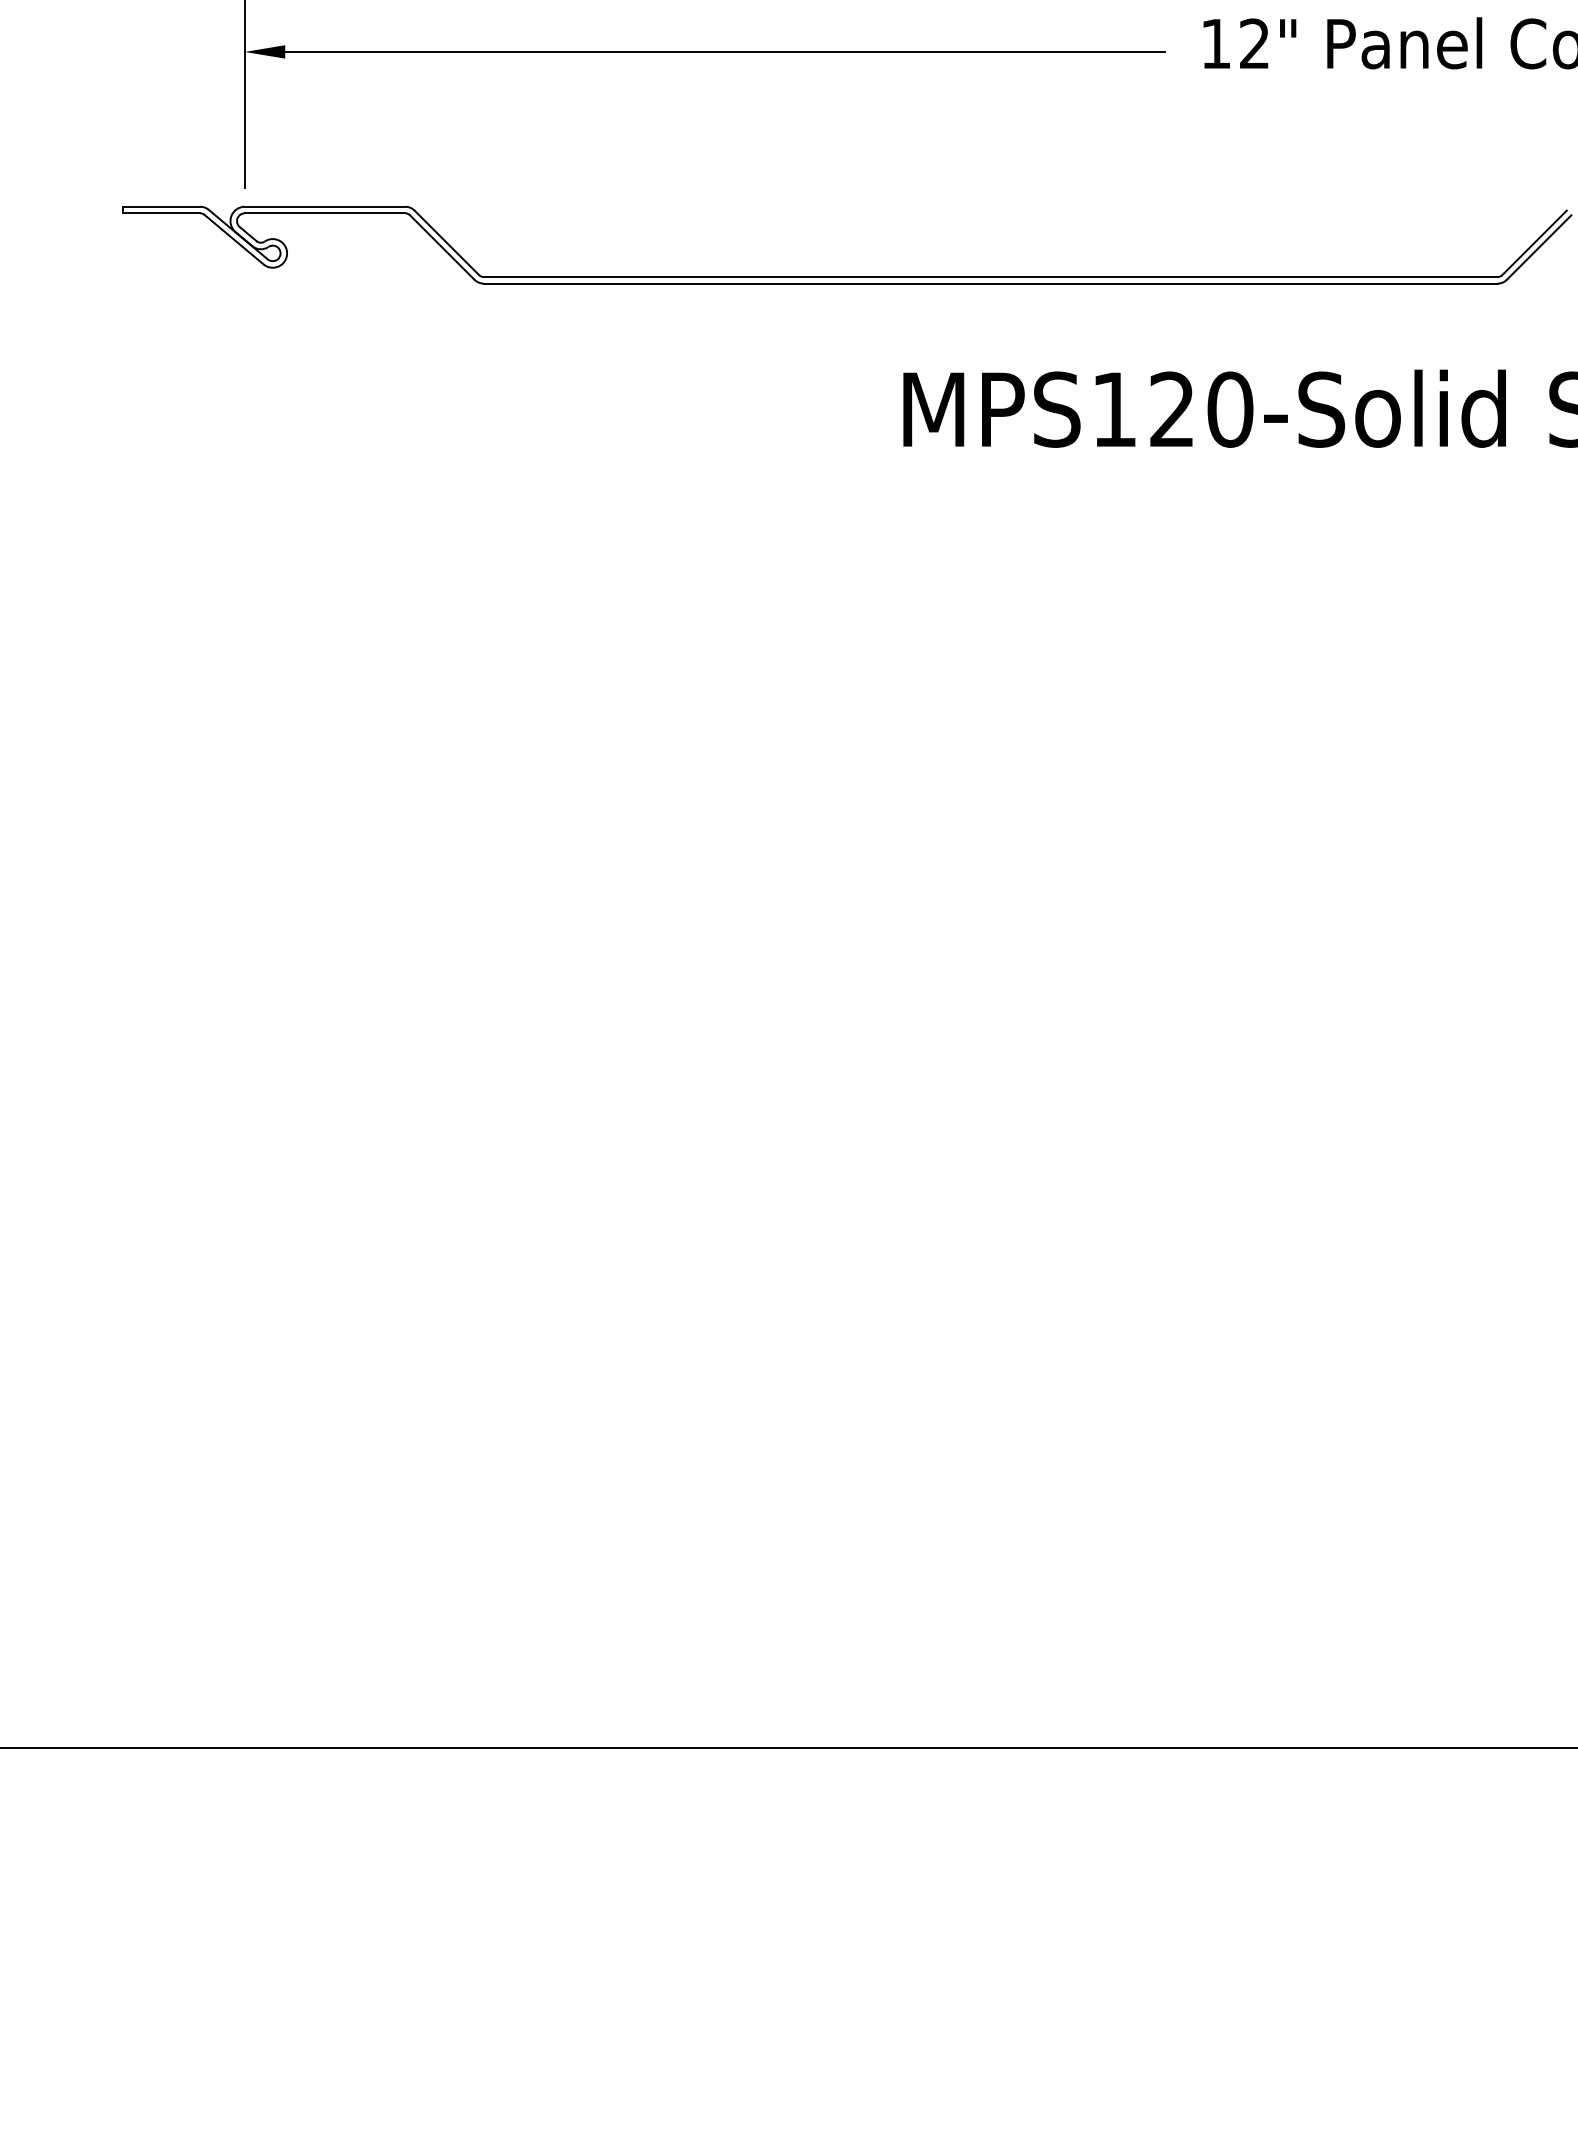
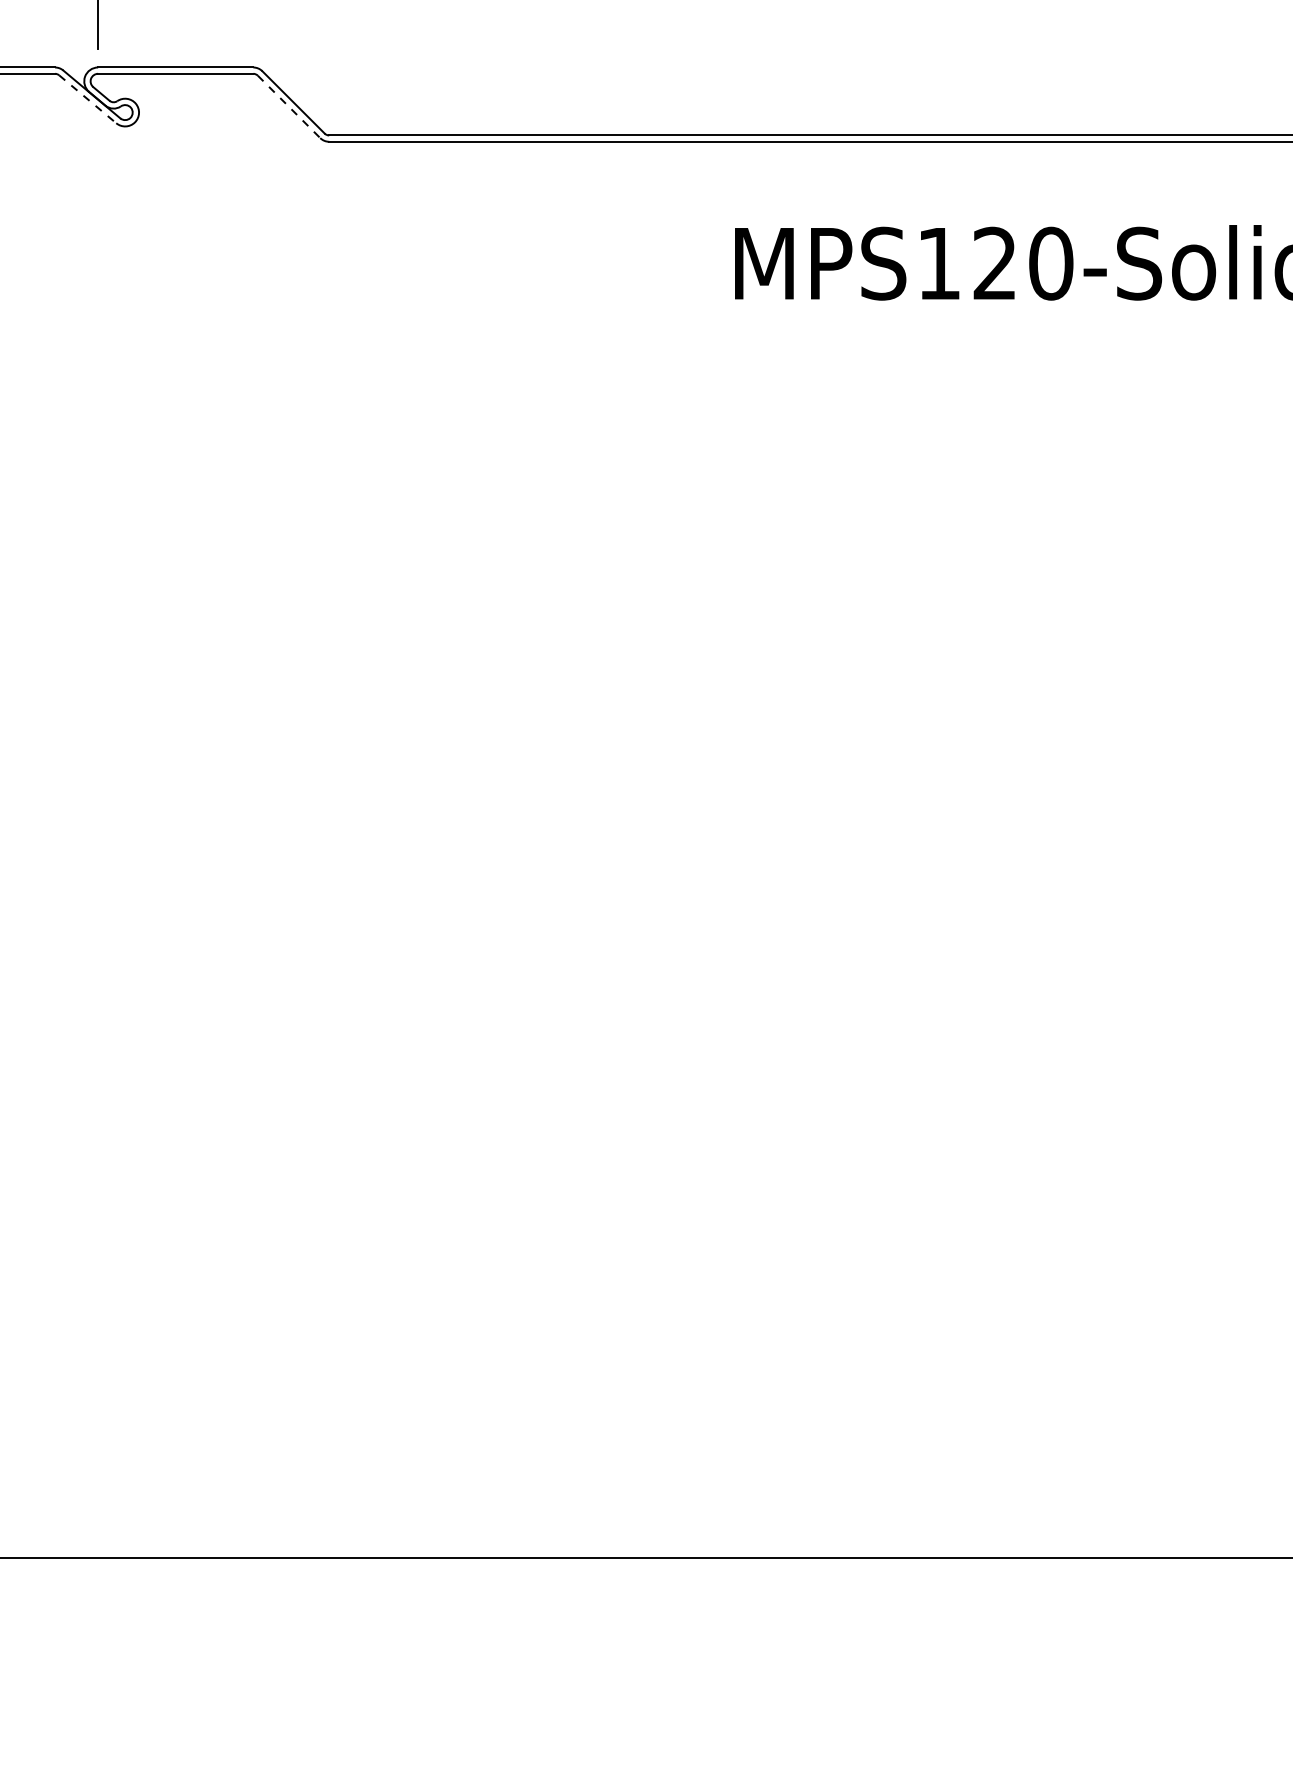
line: (234, 239) -> (88, 99), solid -> dashed
line: (442, 247) -> (289, 106), solid -> dashed

